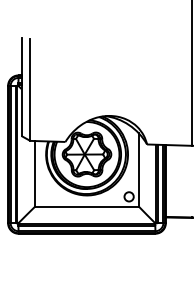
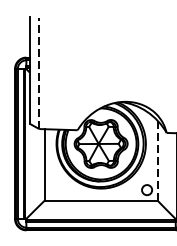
line: (30, 89) -> (39, 72), solid -> dashed
line: (138, 169) -> (157, 160), solid -> dashed

